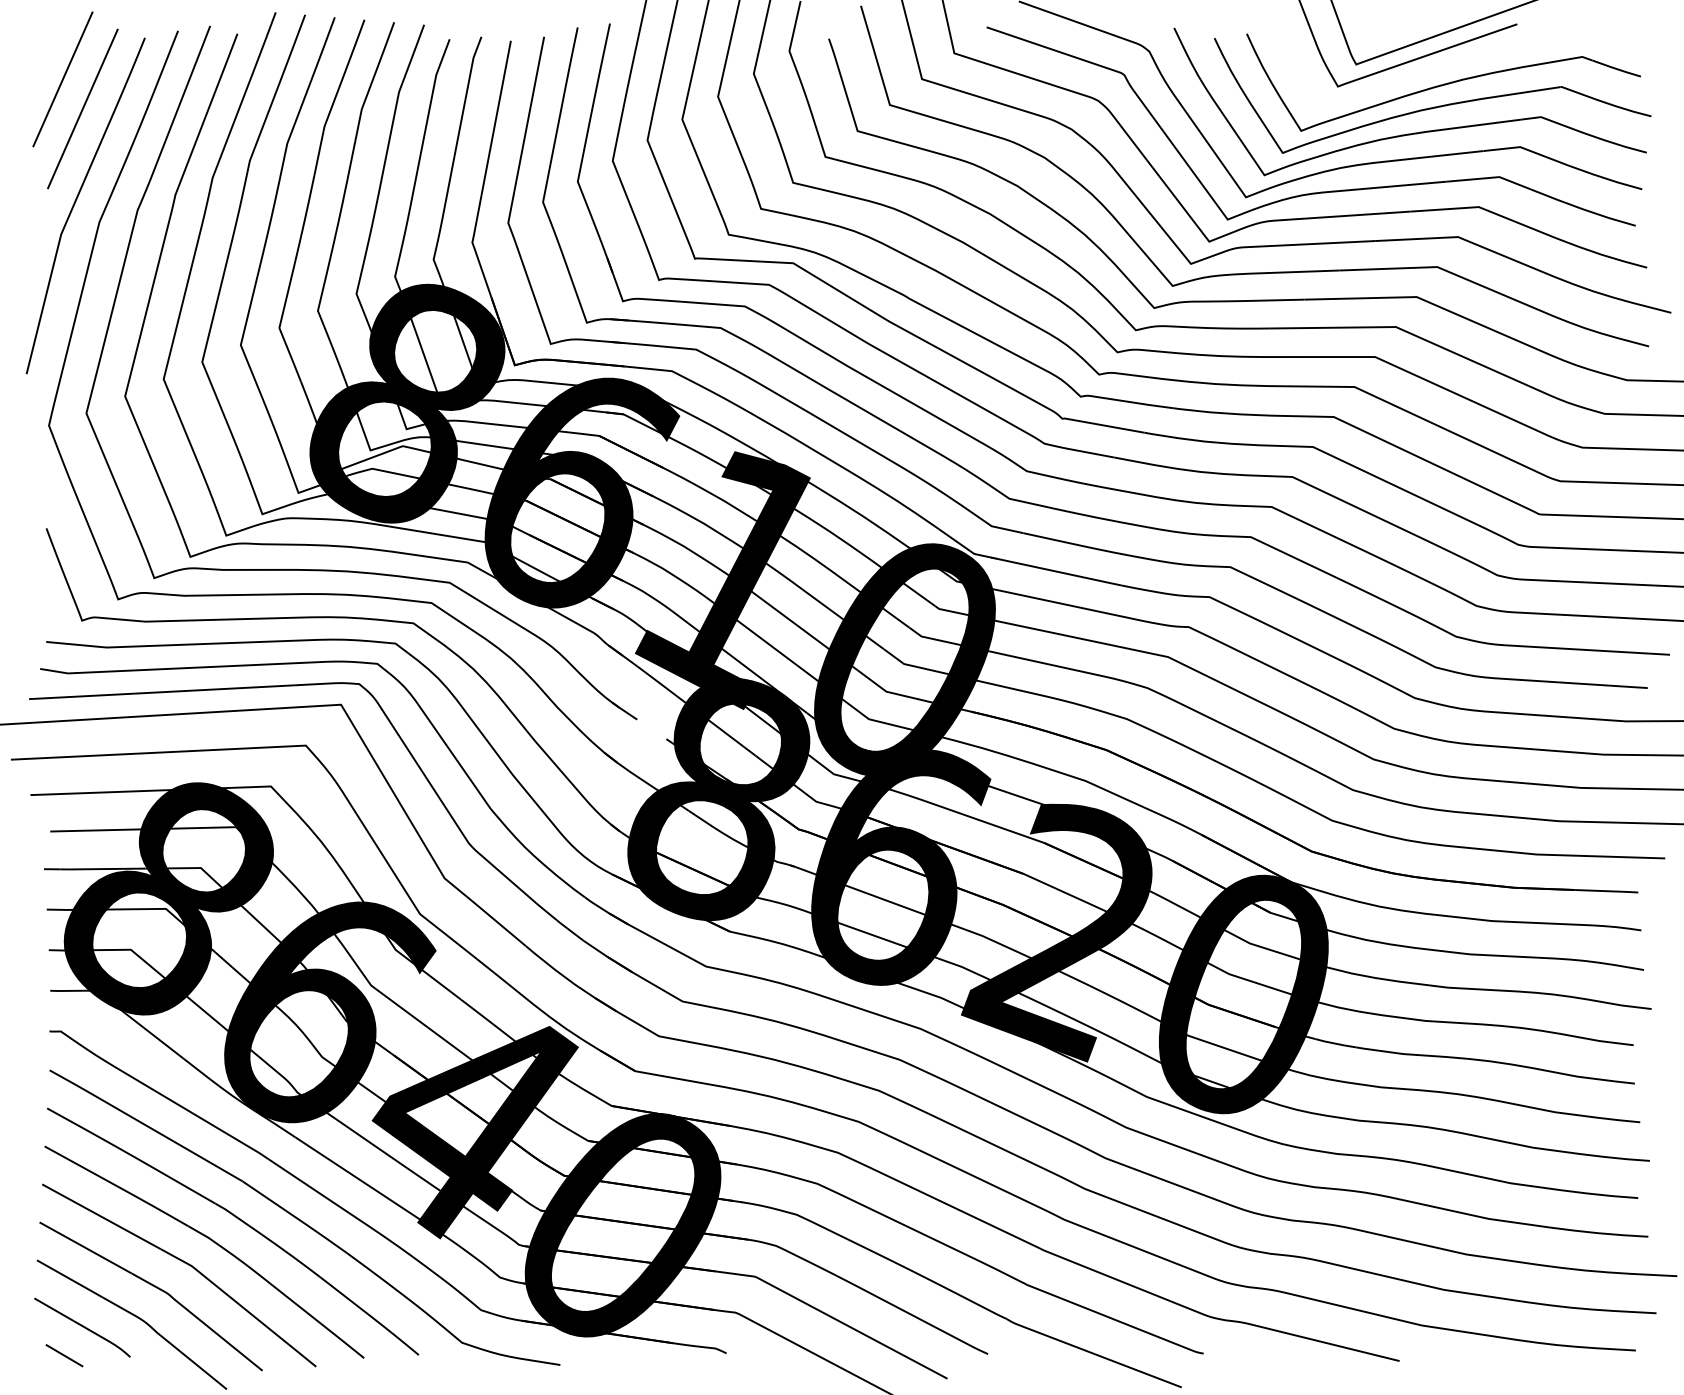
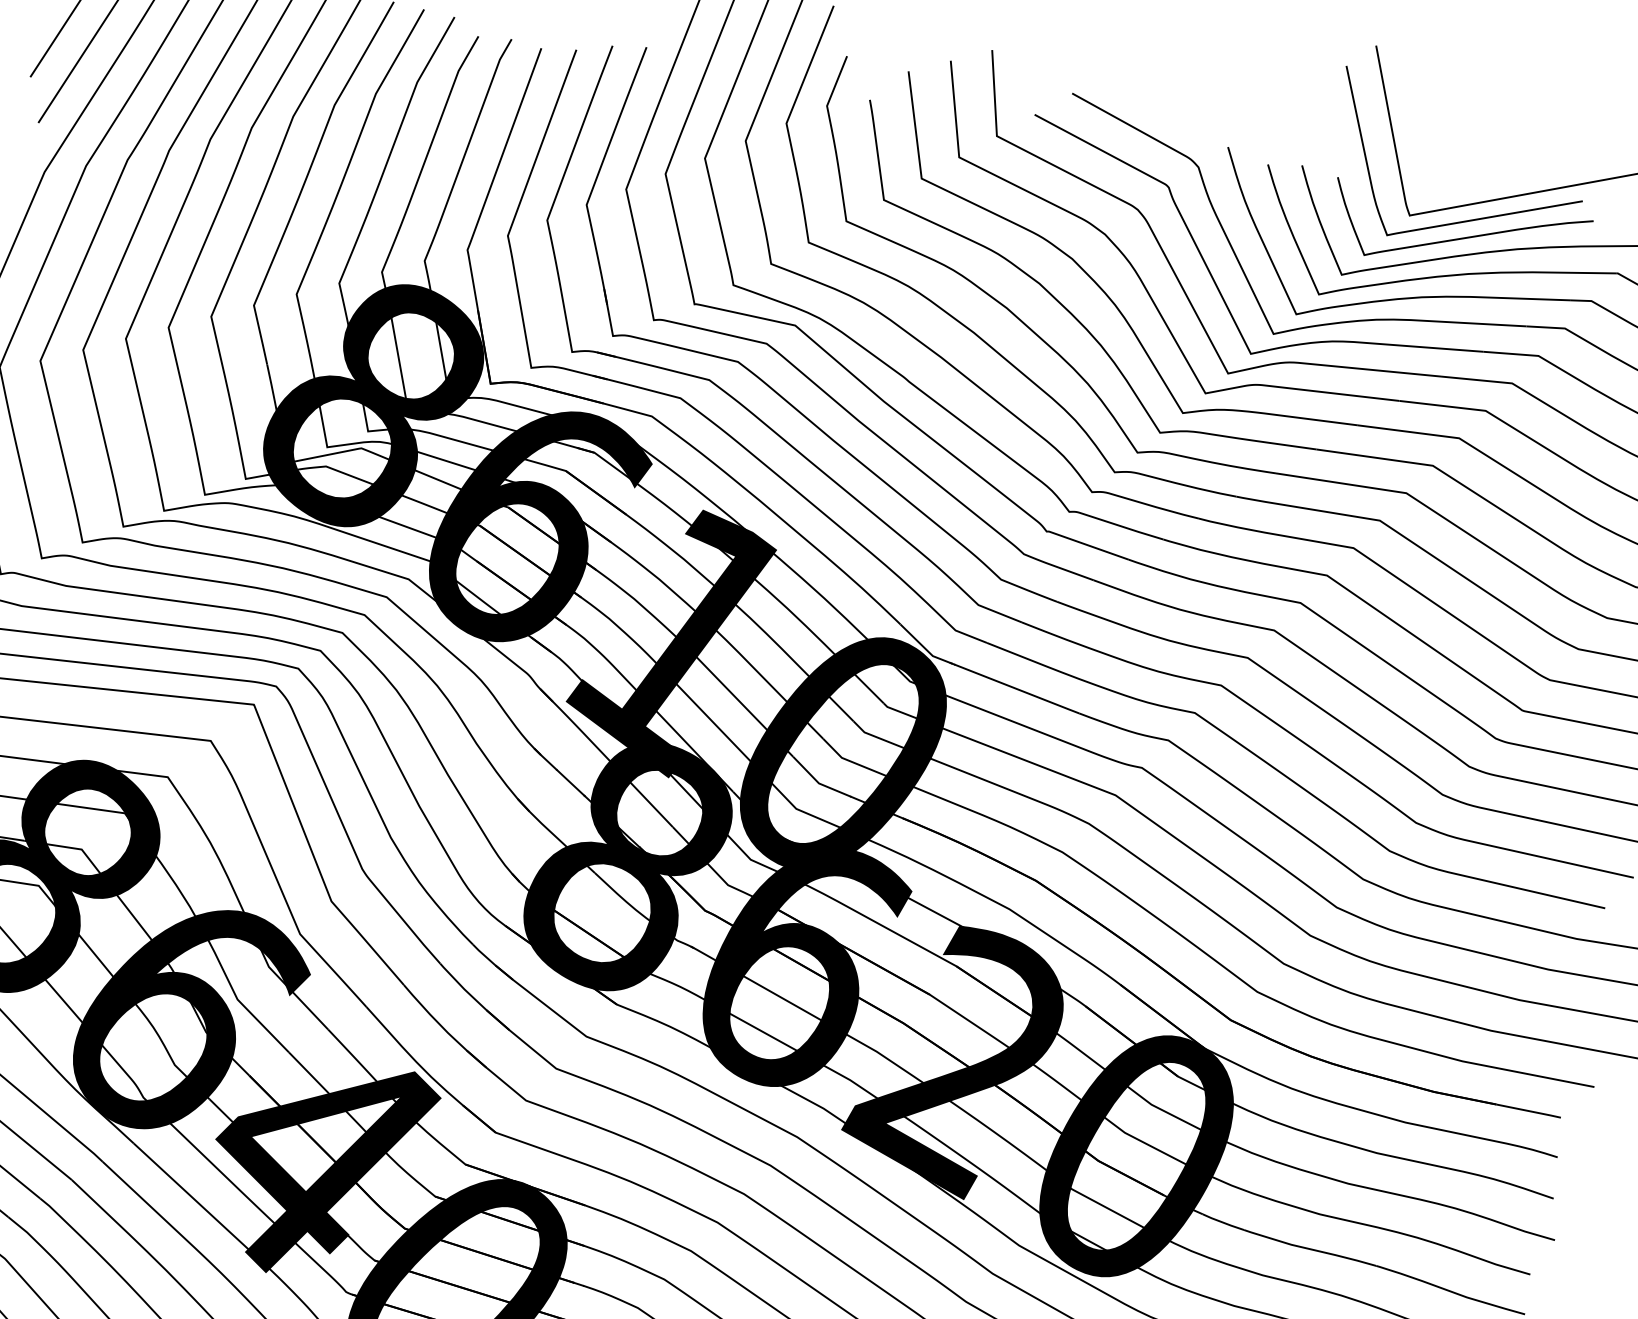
curve: (1407, 77) -> (1460, 237), added
line: (652, 729) -> (571, 782), added

